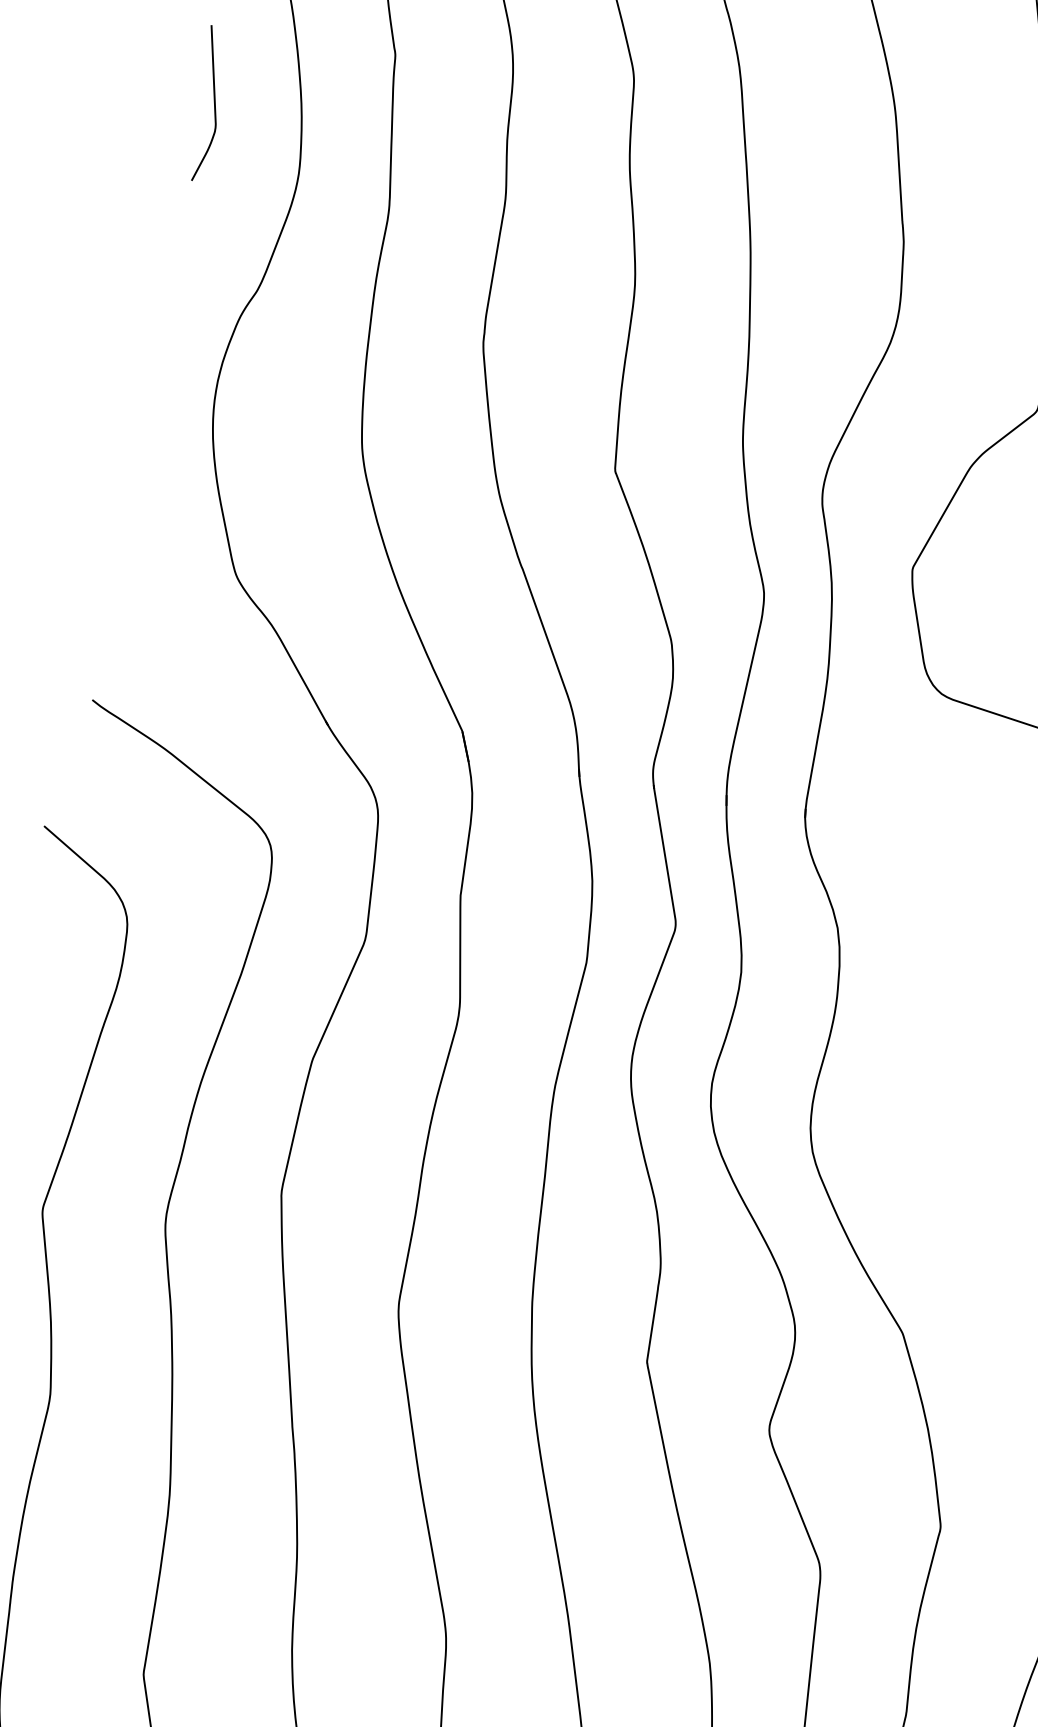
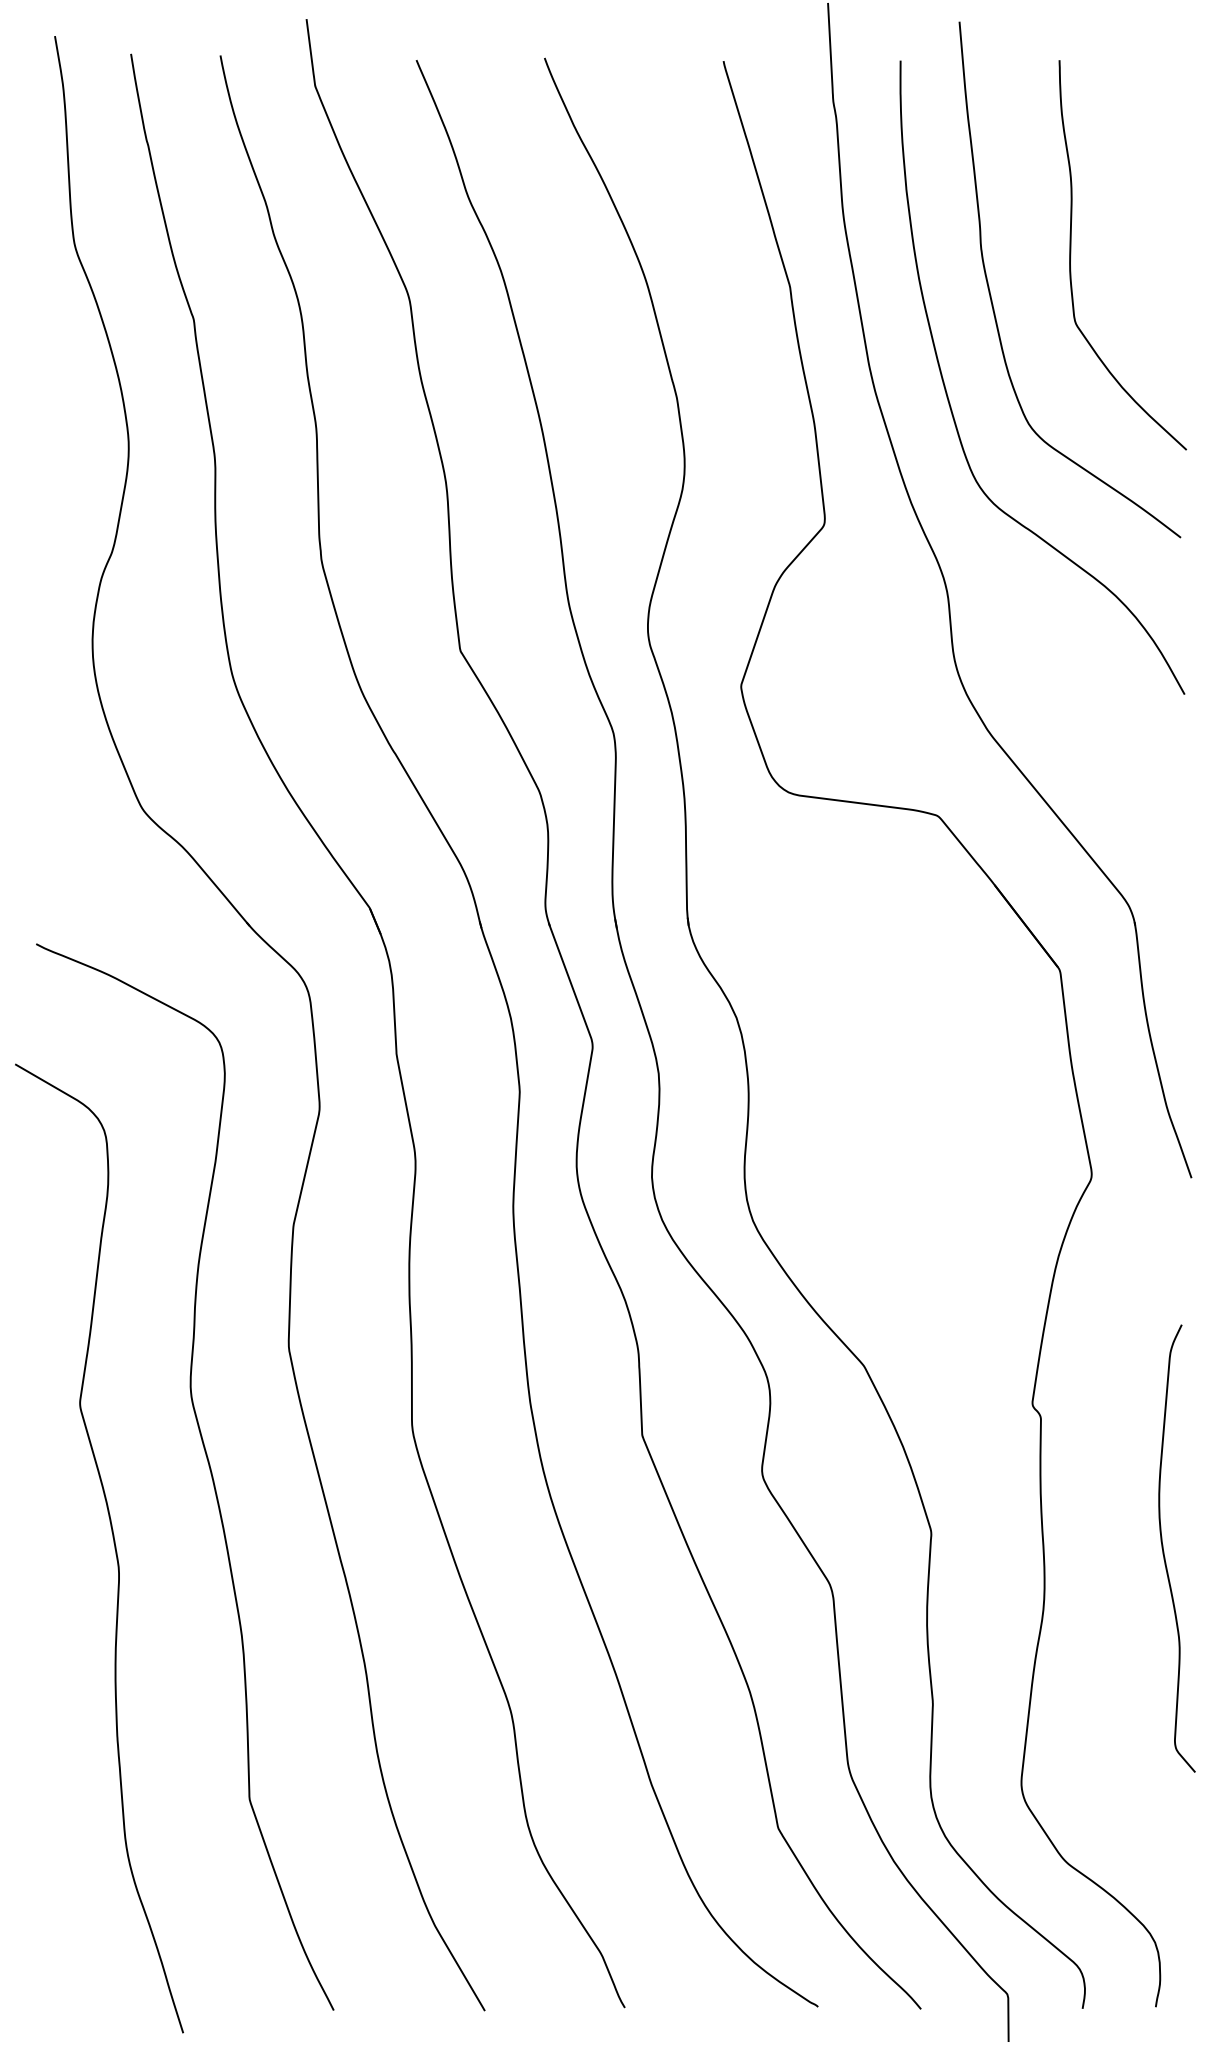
curve: (213, 101) -> (40, 392), removed

